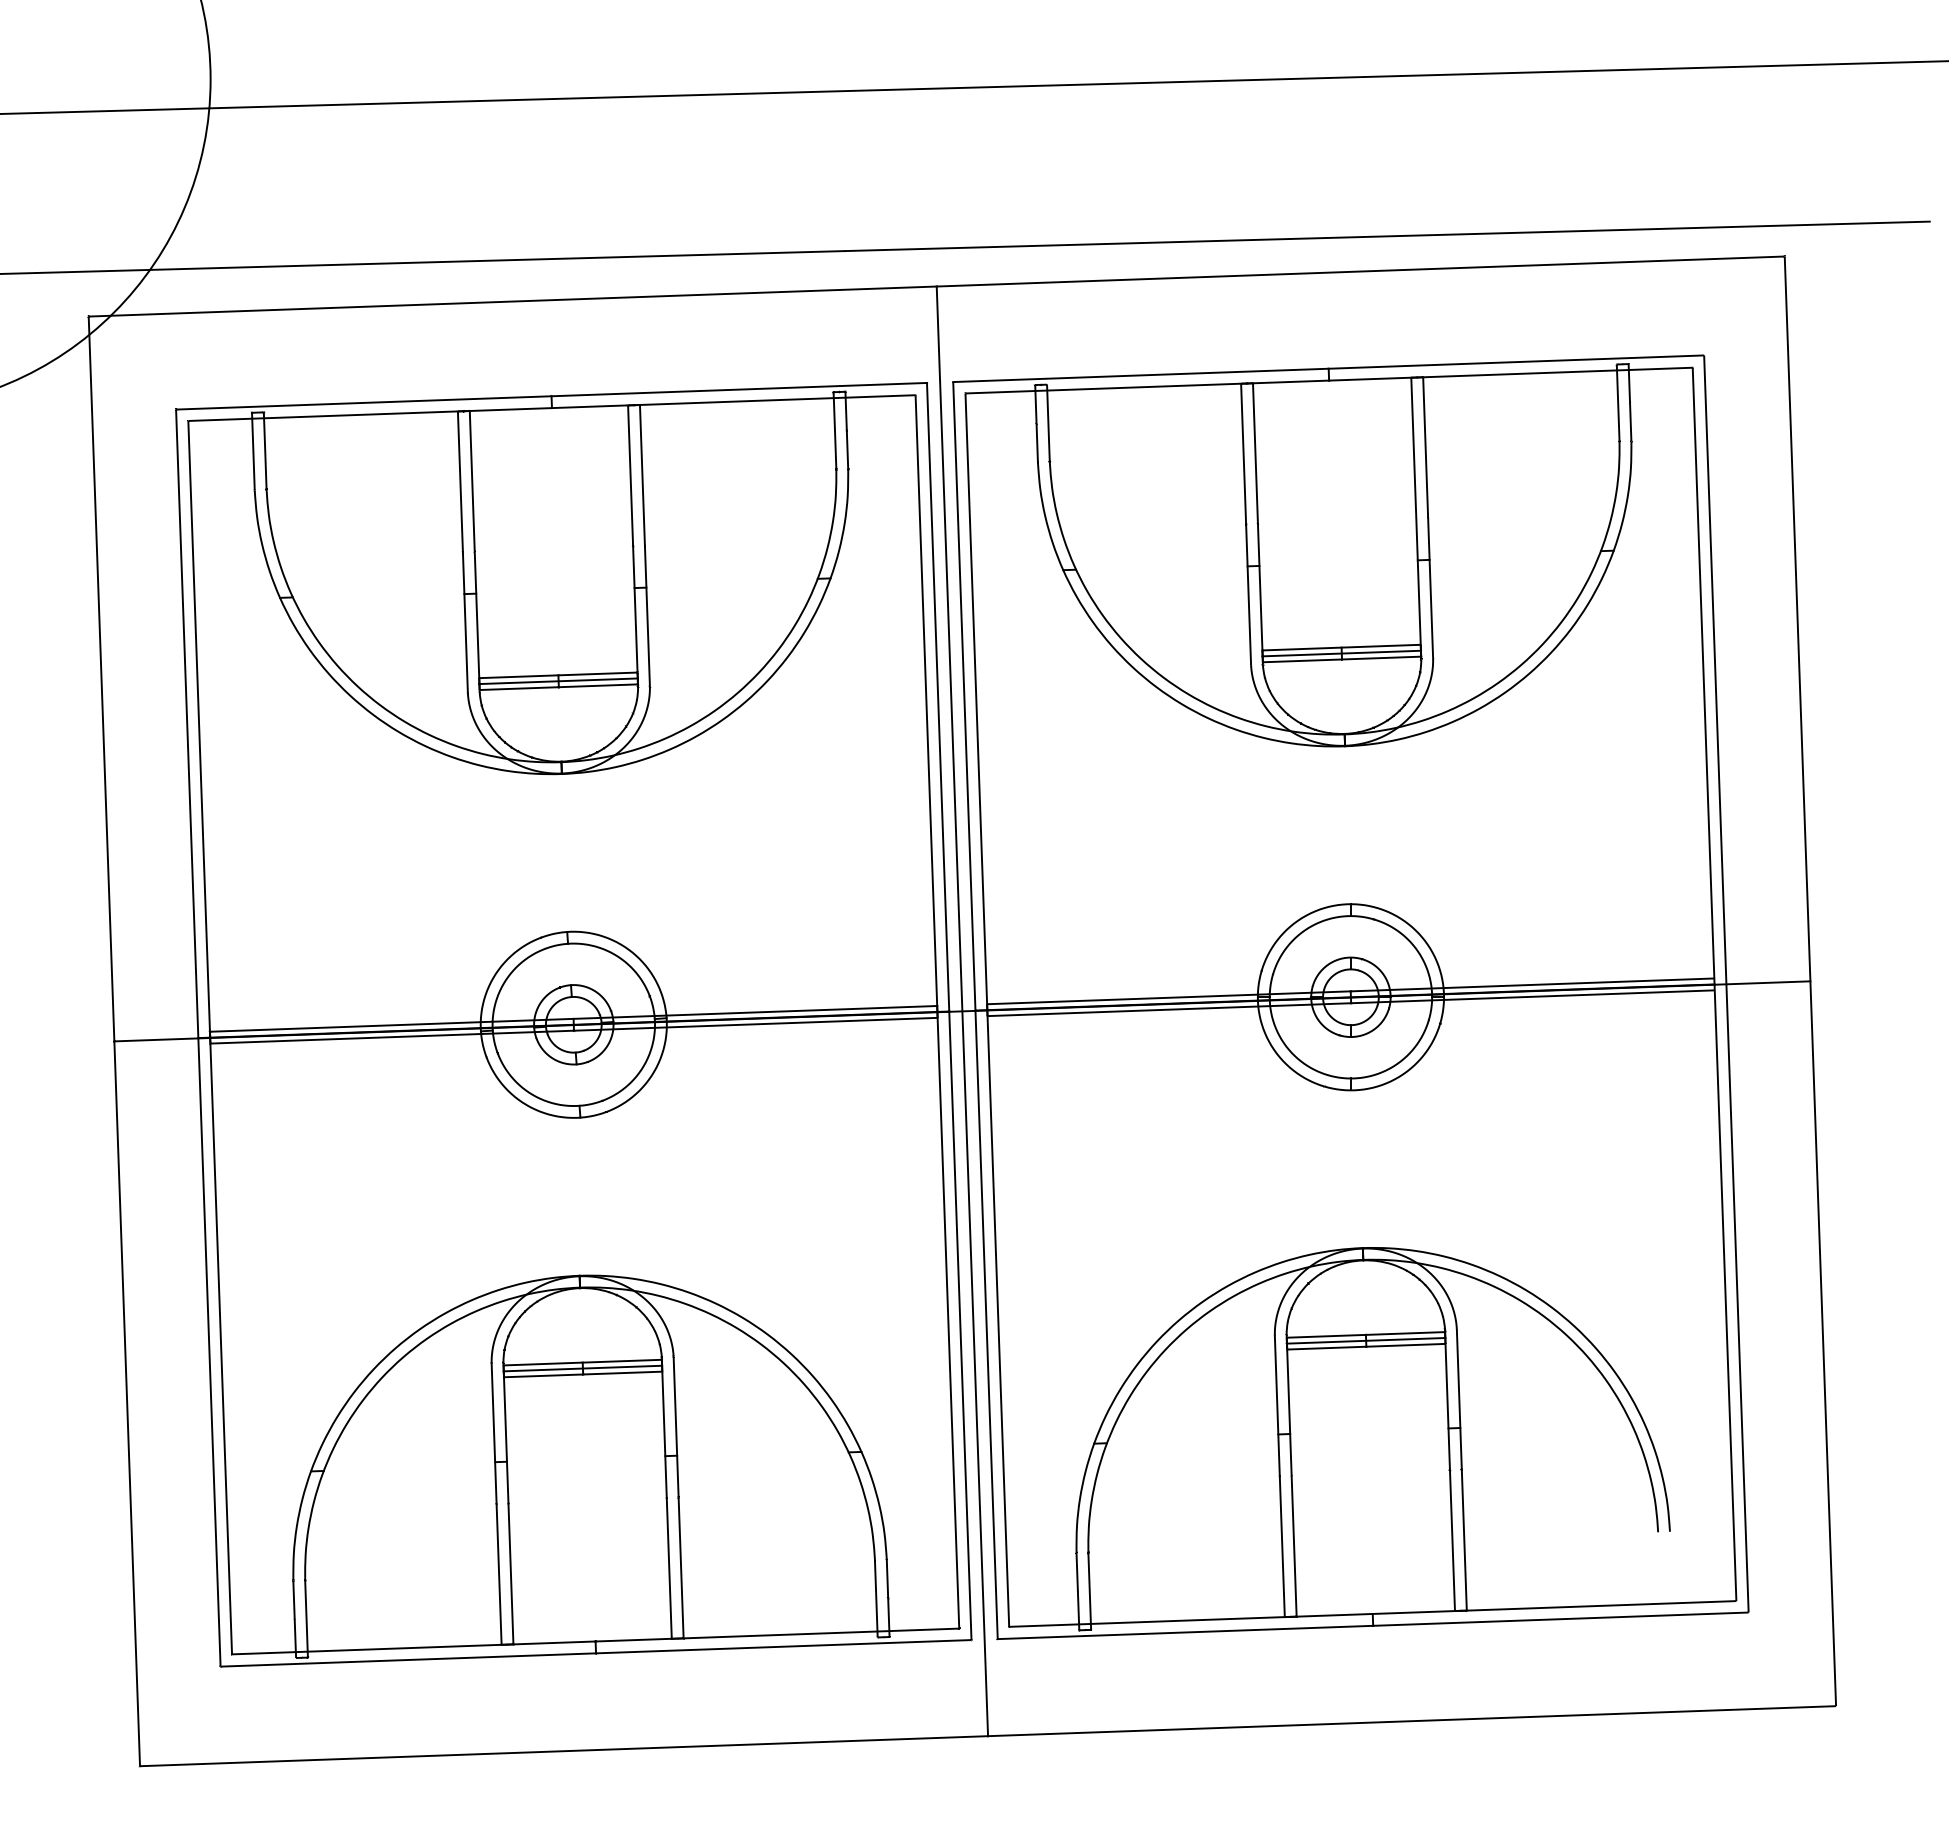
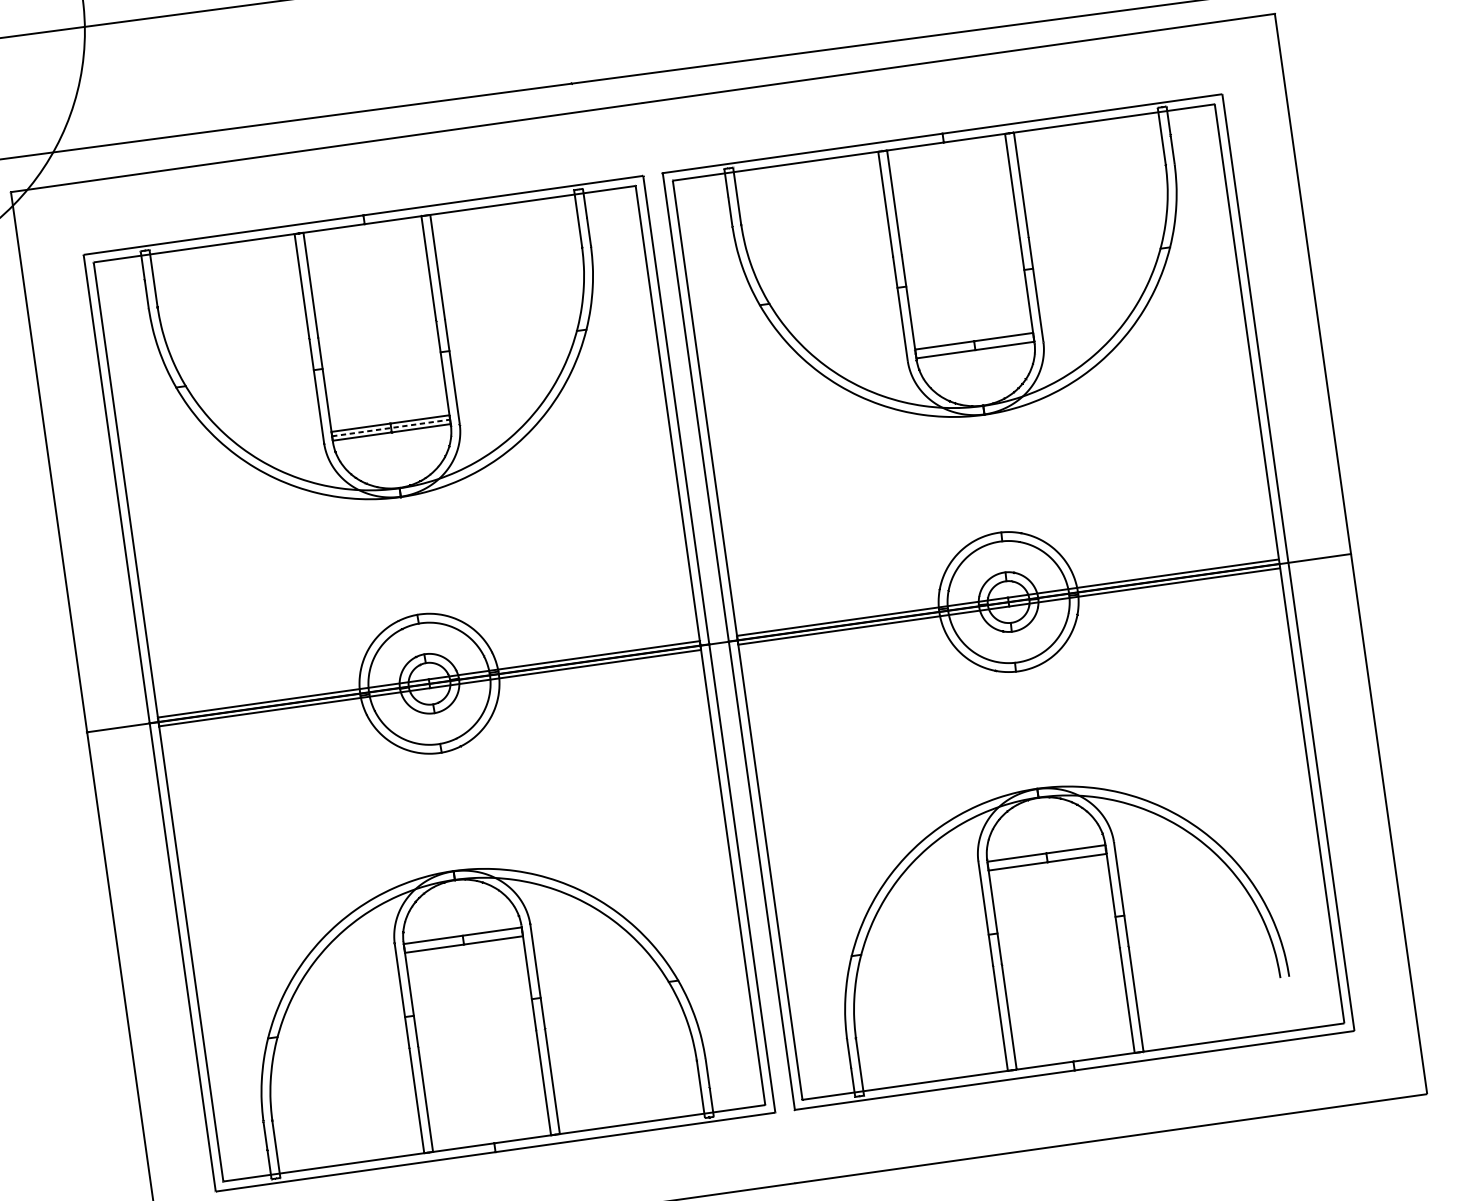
line: (1341, 653) -> (974, 345), removed
line: (559, 681) -> (391, 428), solid -> dashed
line: (962, 1011) -> (719, 643), removed
line: (1365, 1340) -> (1046, 857), removed
line: (582, 1368) -> (463, 940), removed

